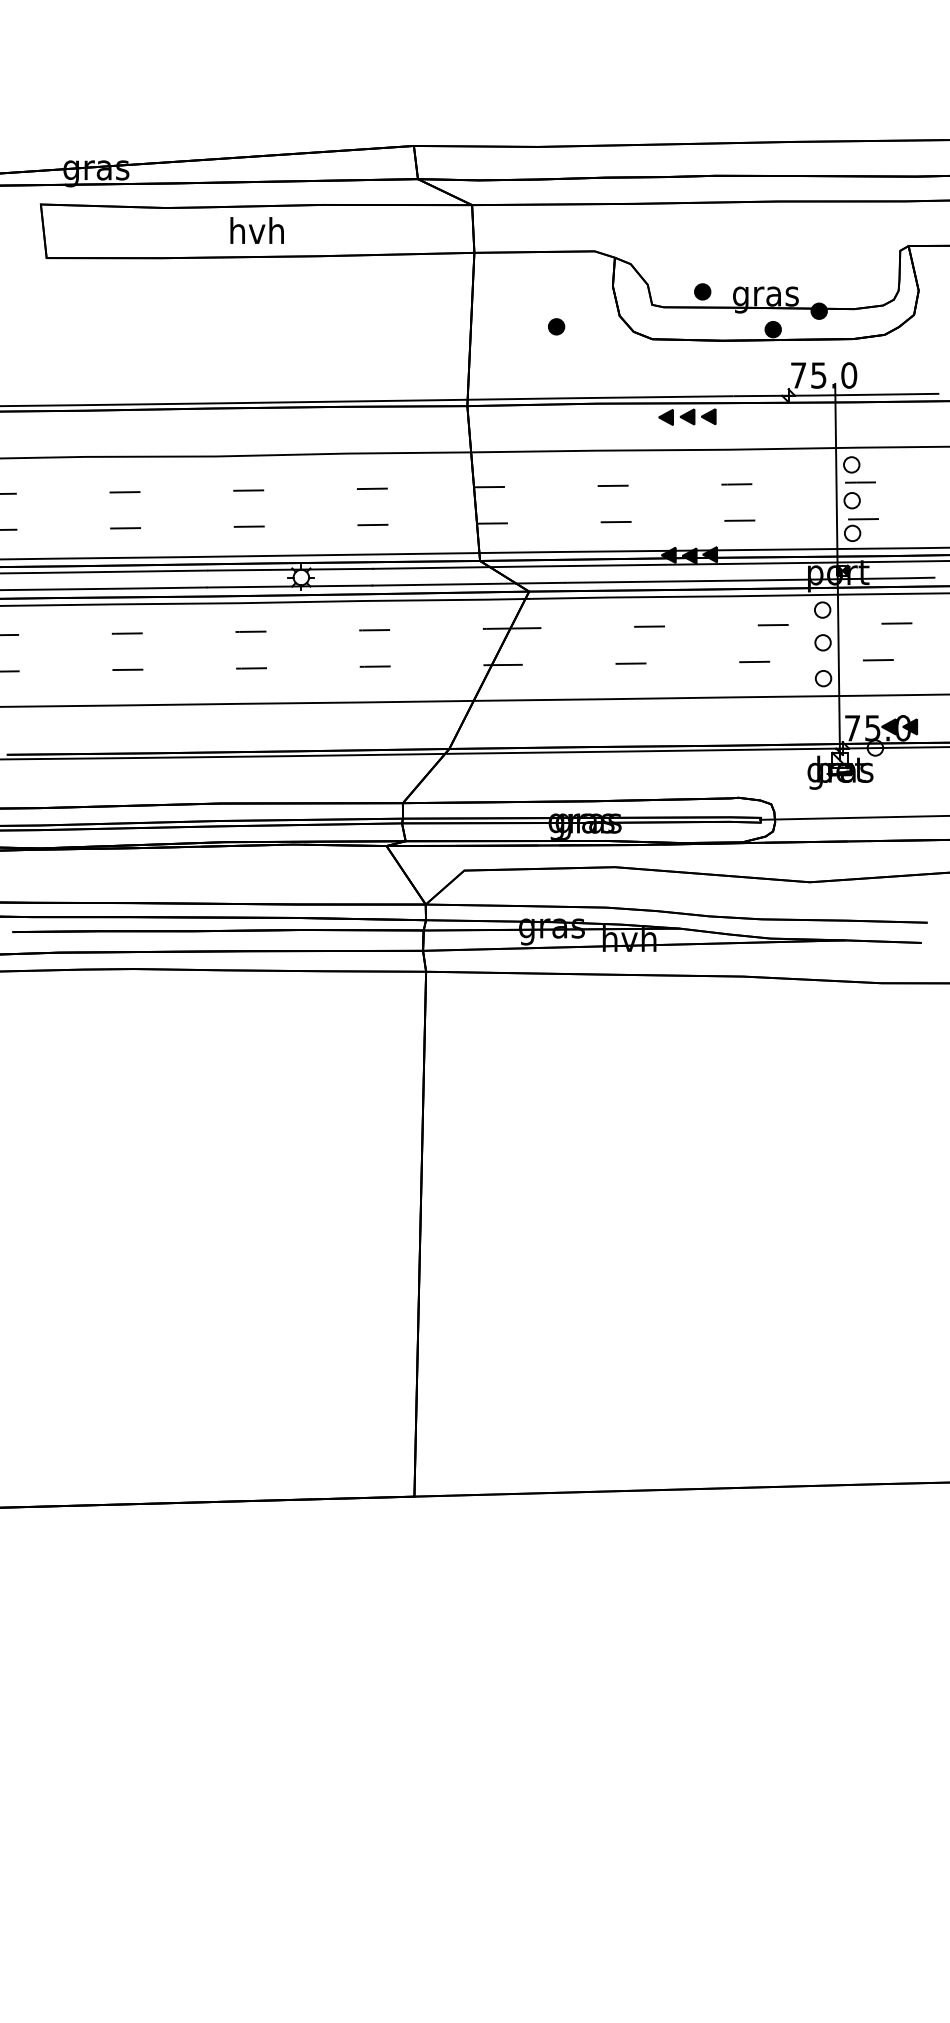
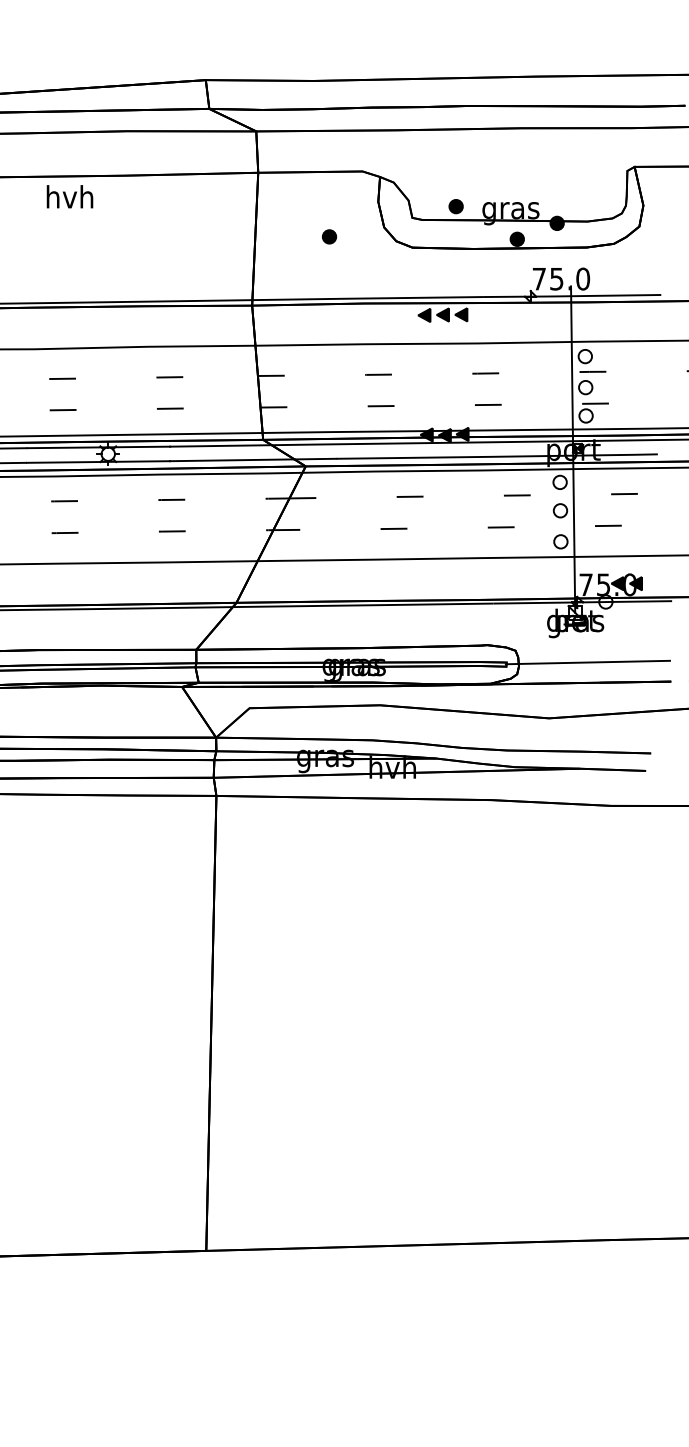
text: (256, 230) -> (69, 196), moved

